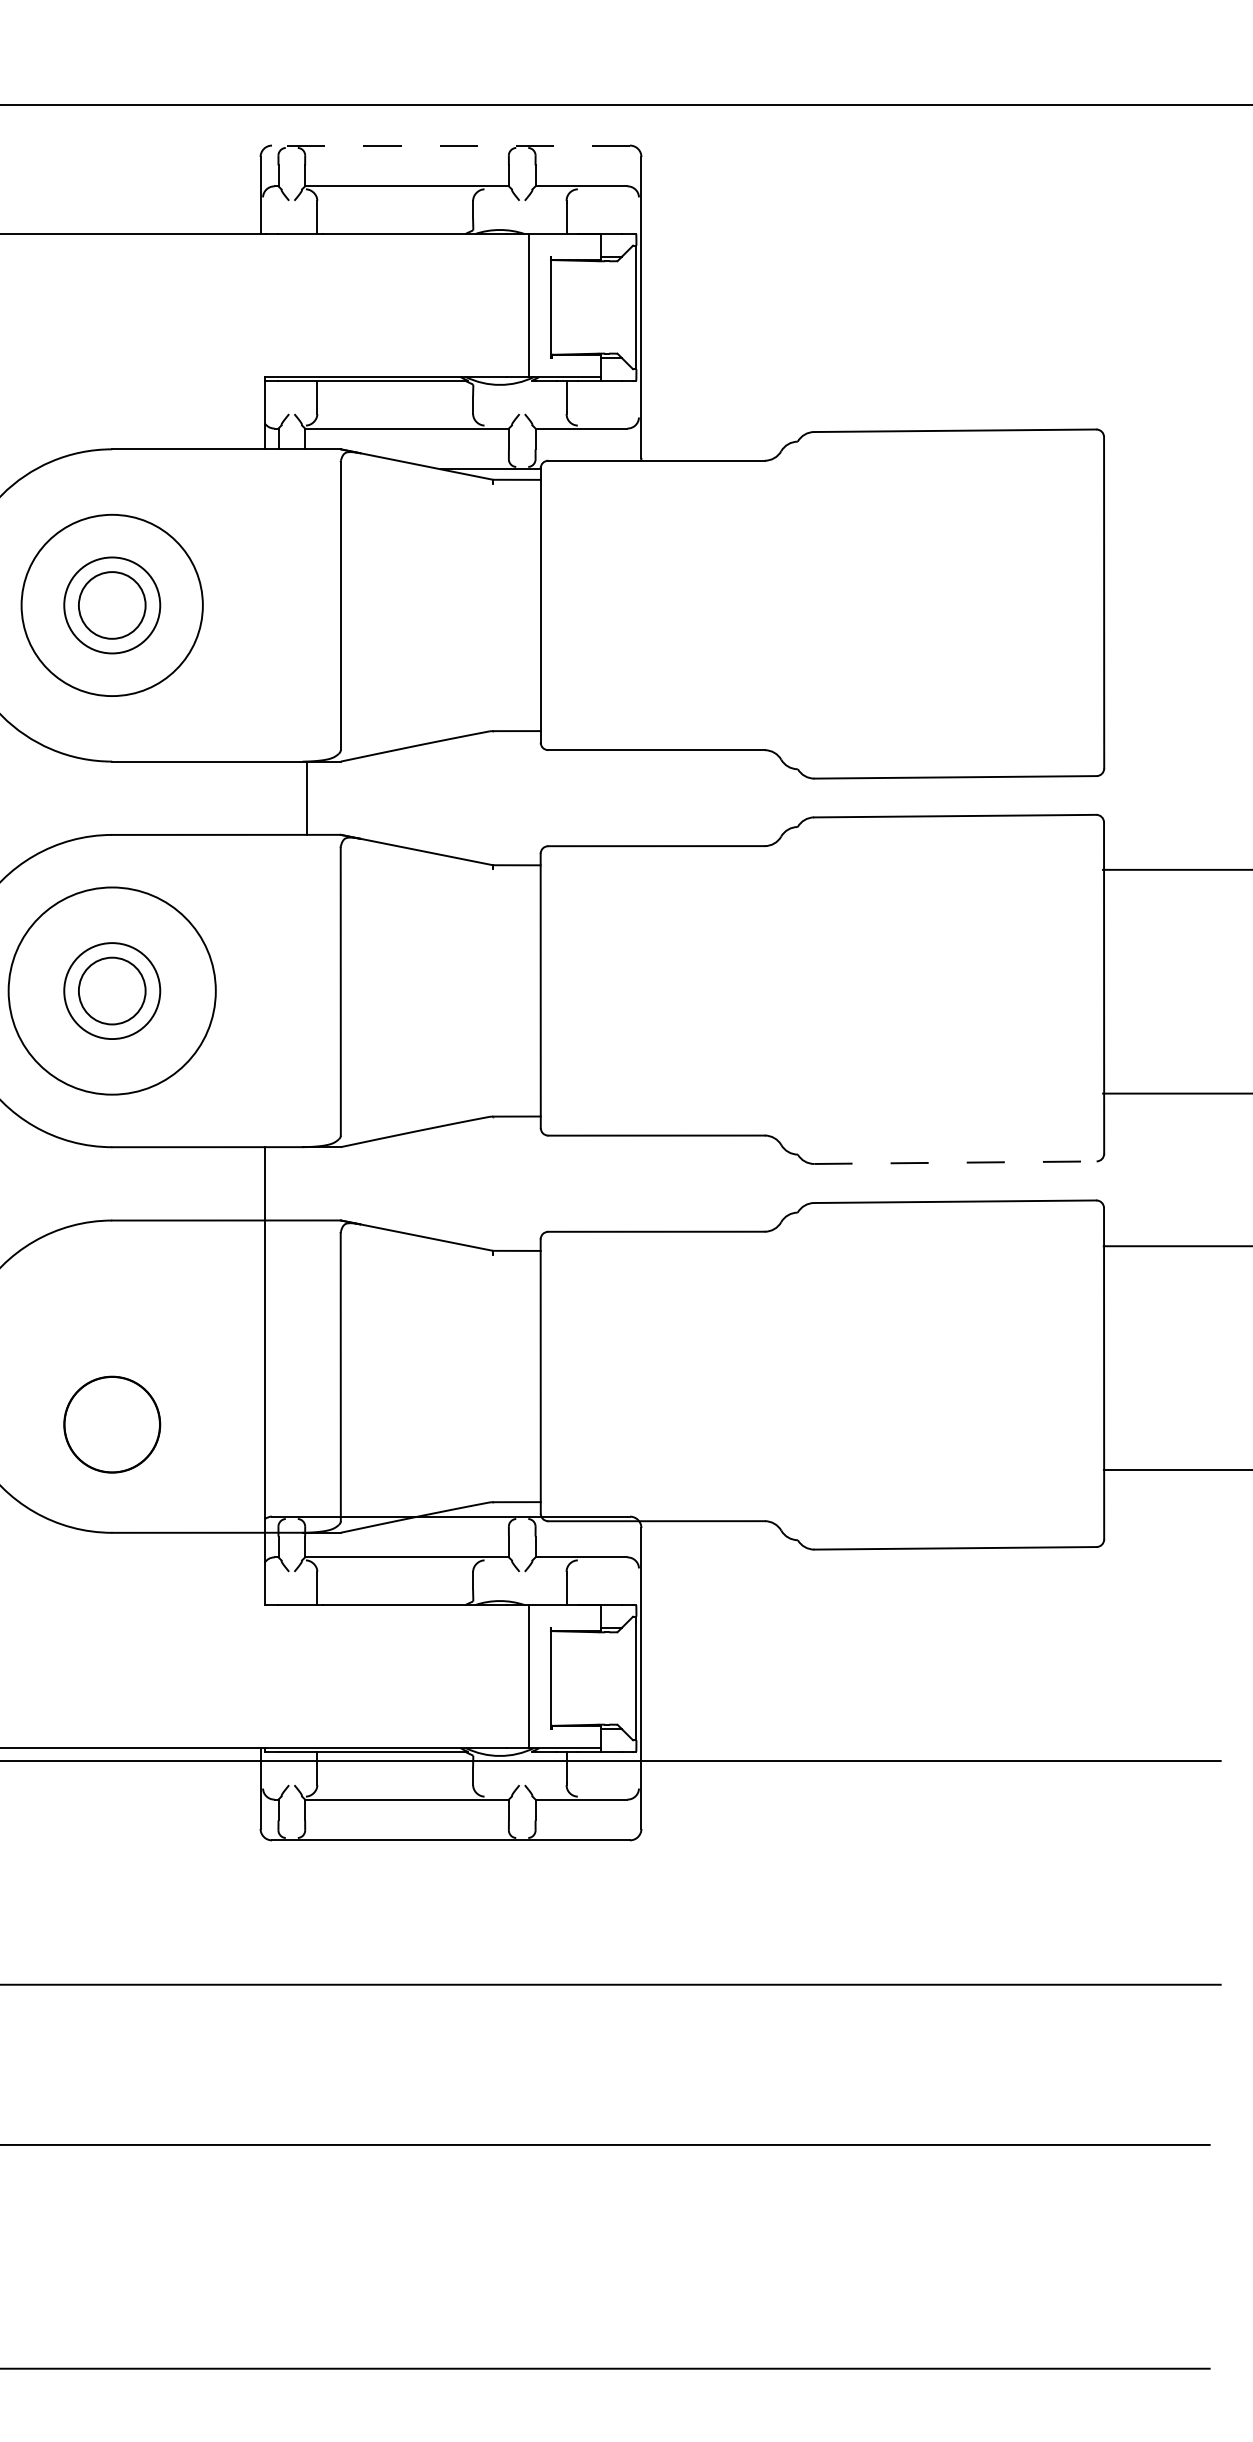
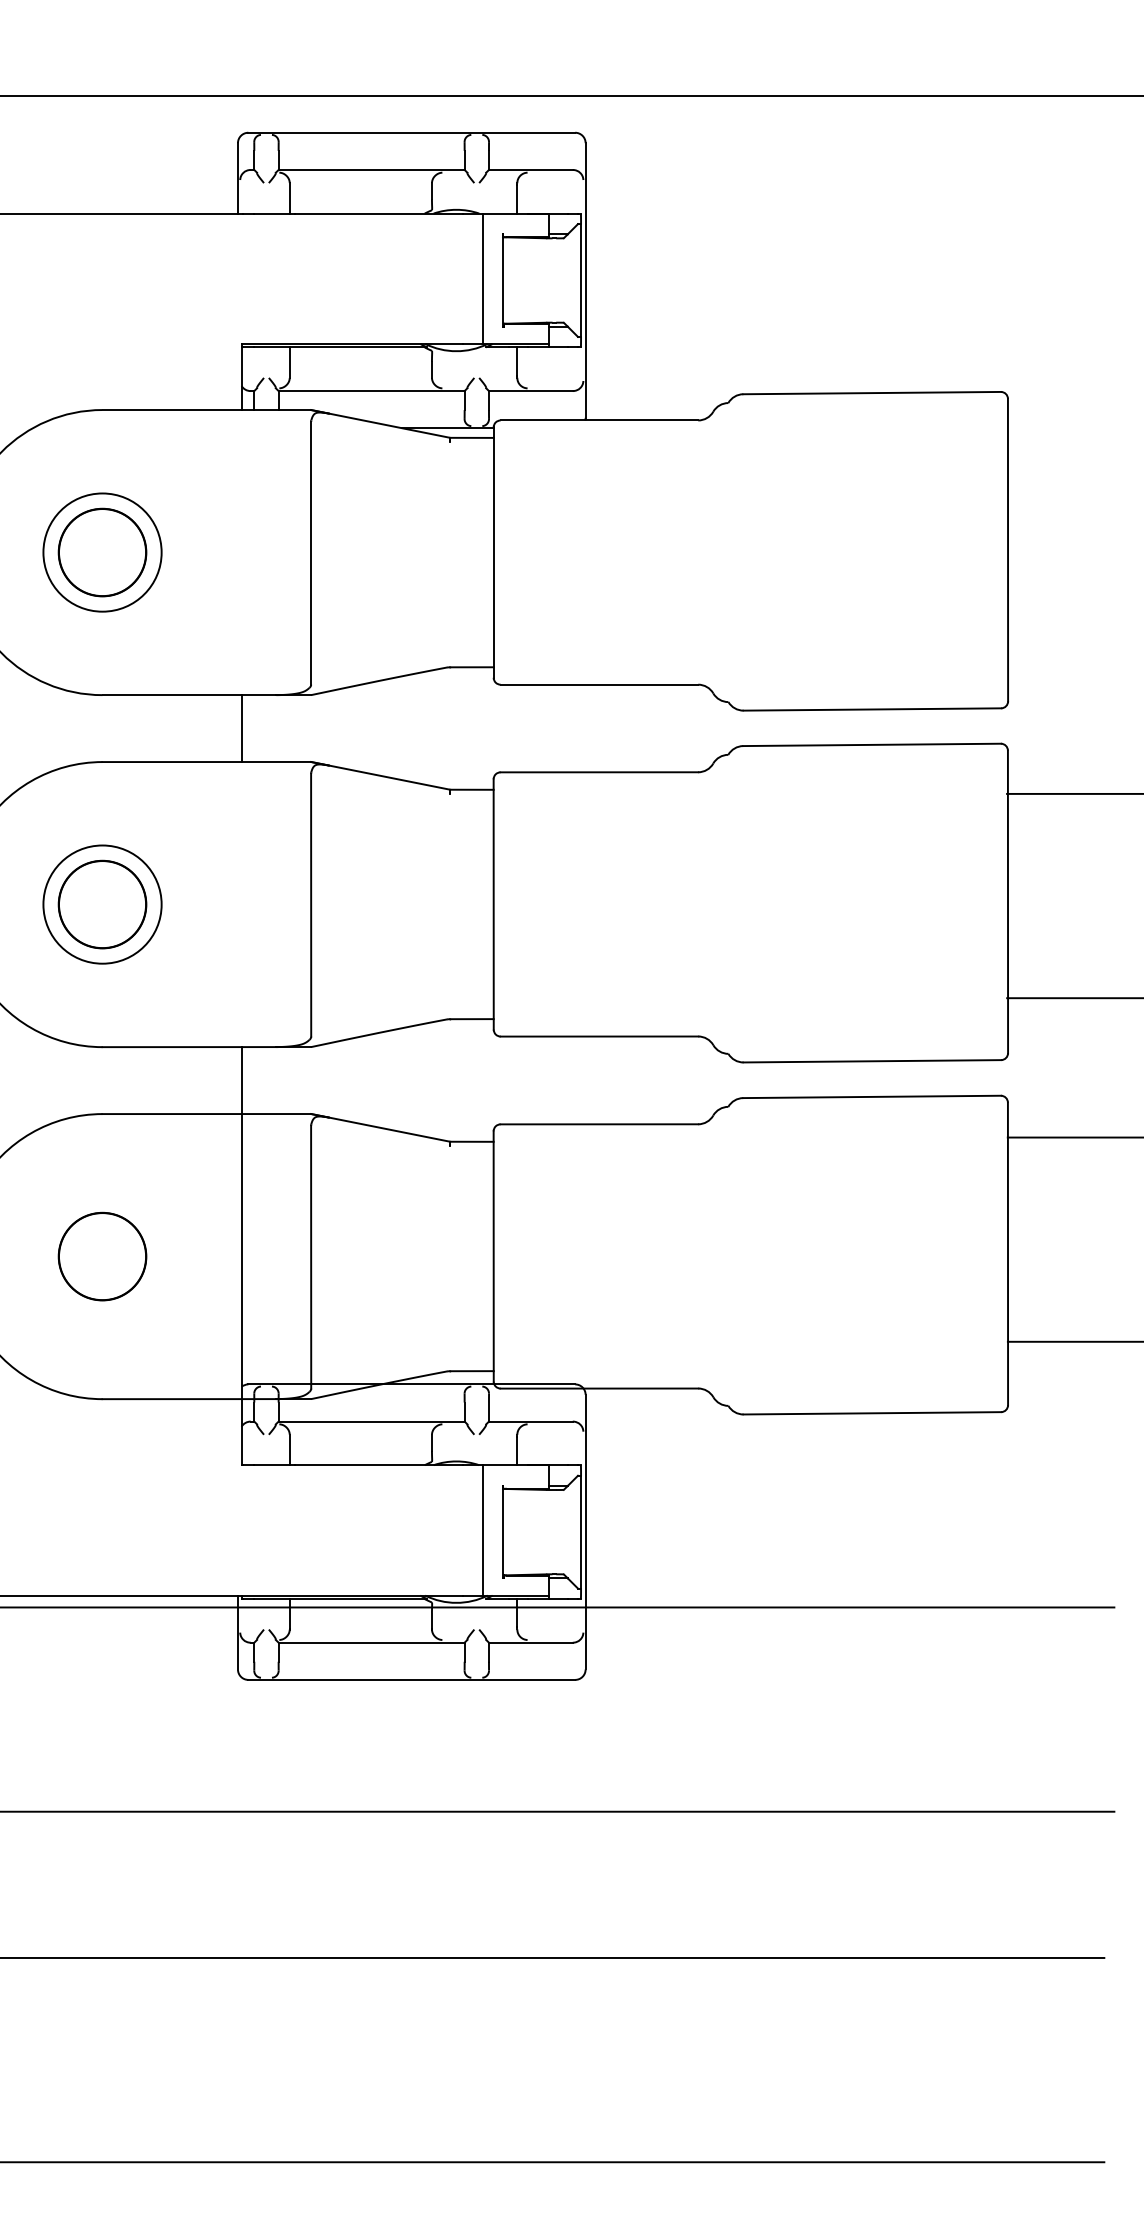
line: (451, 145) -> (412, 132), dashed -> solid
circle: (111, 605) -> (101, 552), size x1.43
circle: (112, 605) -> (102, 552), size x0.71
line: (306, 797) -> (241, 727), moved
circle: (111, 990) -> (101, 904), size x1.43
circle: (112, 990) -> (102, 904), size x0.62
line: (956, 1162) -> (873, 1061), dashed -> solid
part: (112, 1424) -> (102, 1256), moved

